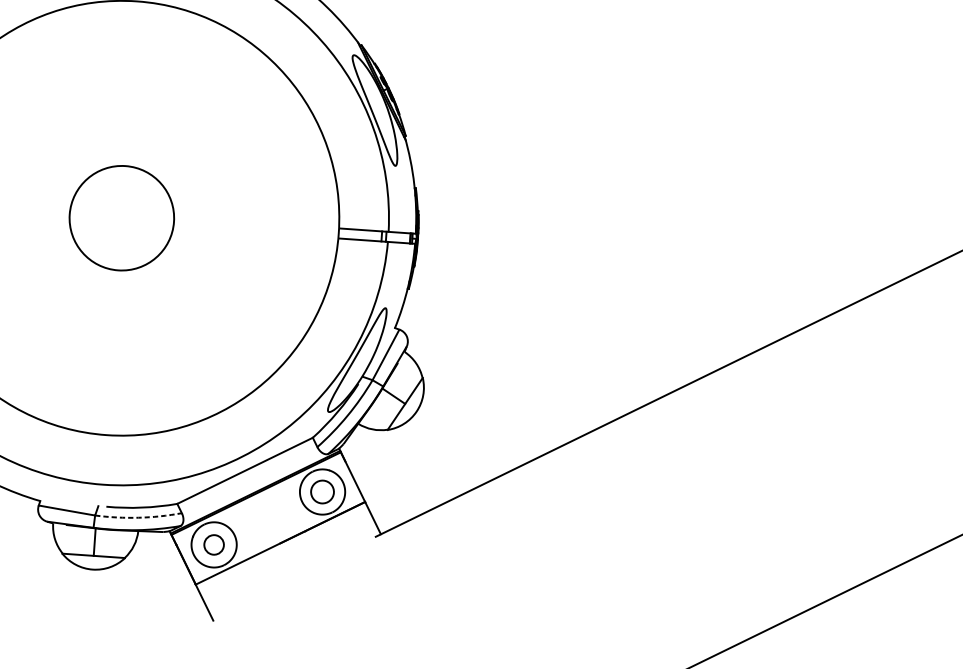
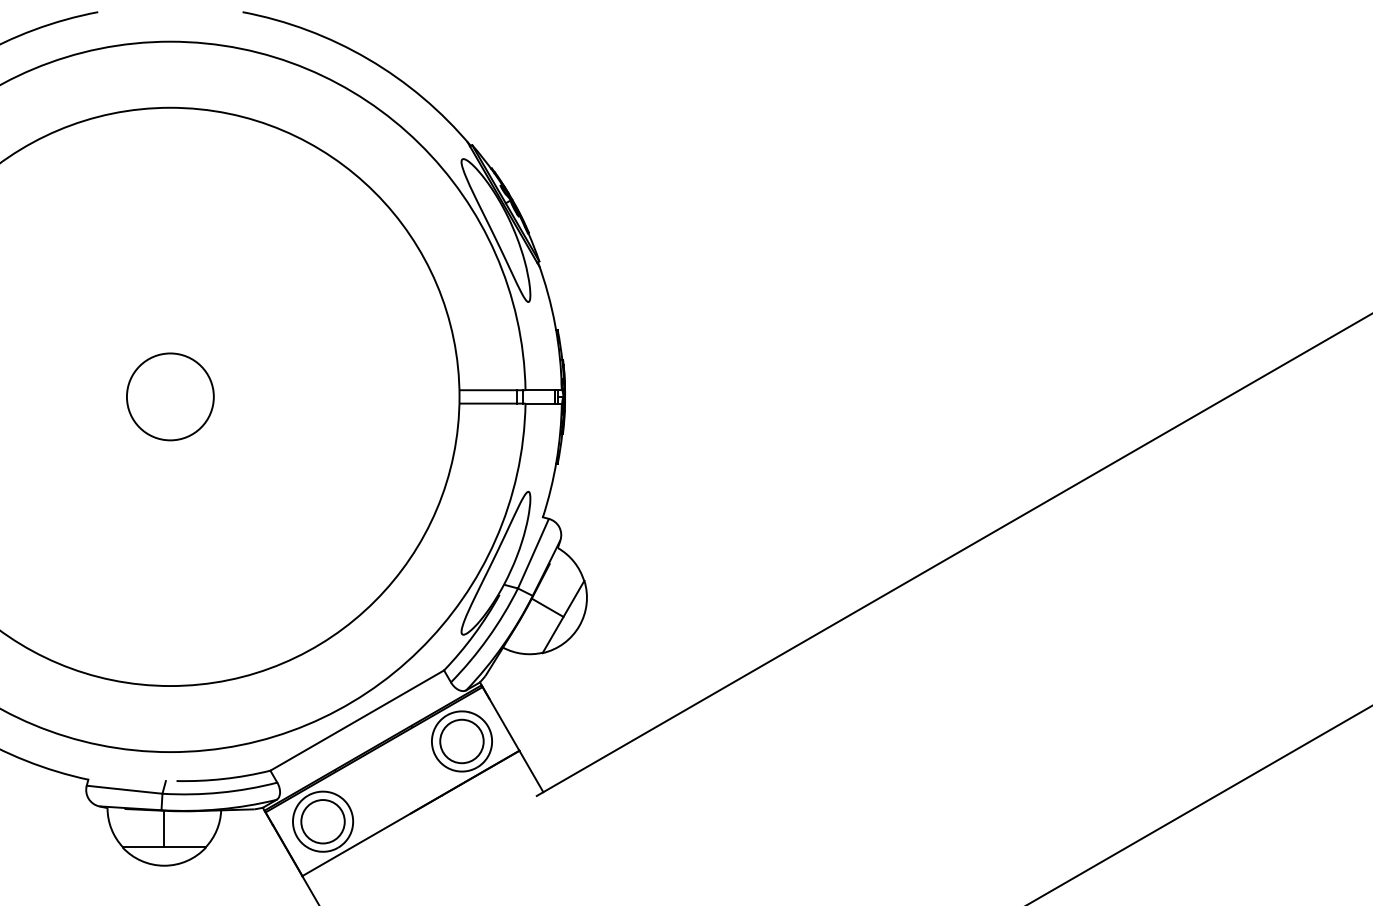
circle: (122, 217) -> (170, 396), size x0.62
circle: (322, 492) -> (461, 741), size x1.43
arc: (138, 517) -> (220, 792), dashed -> solid
circle: (213, 544) -> (322, 821), size x1.67

